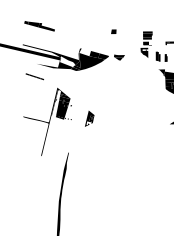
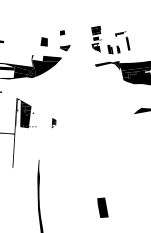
part: (94, 37) -> (44, 41), added
part: (119, 57) -> (65, 48), moved
fill: (67, 61) -> (21, 70), added
fill: (152, 73) -> (107, 67), added
part: (89, 118) -> (53, 122), size x0.62
fill: (122, 210) -> (102, 207), added

